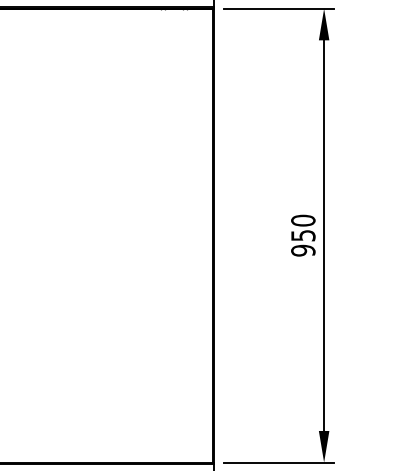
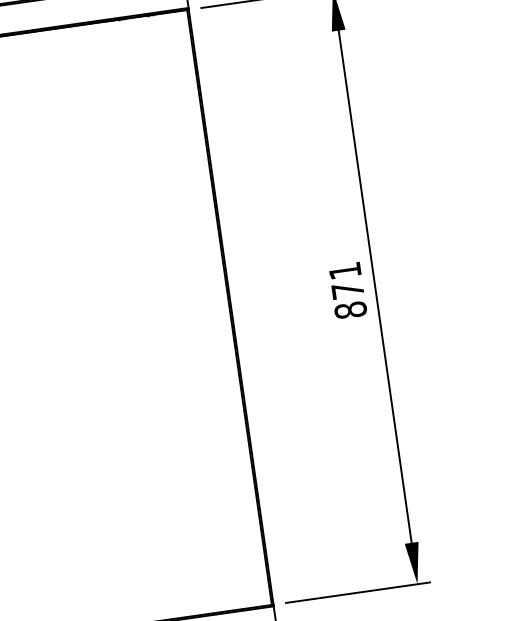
text: (303, 235) -> (348, 290), 950 -> 871

